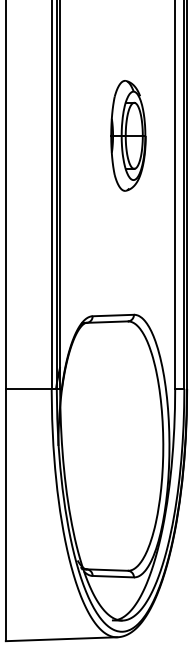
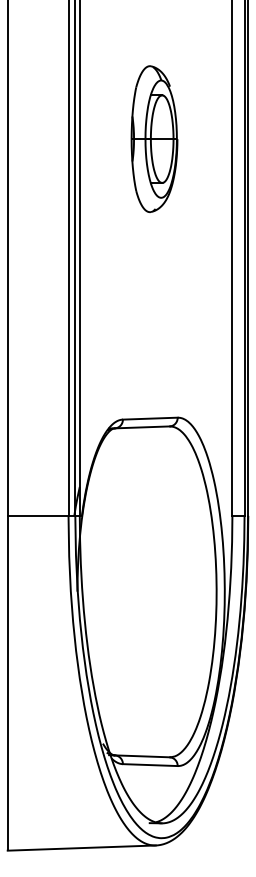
part: (128, 135) -> (154, 138), moved

